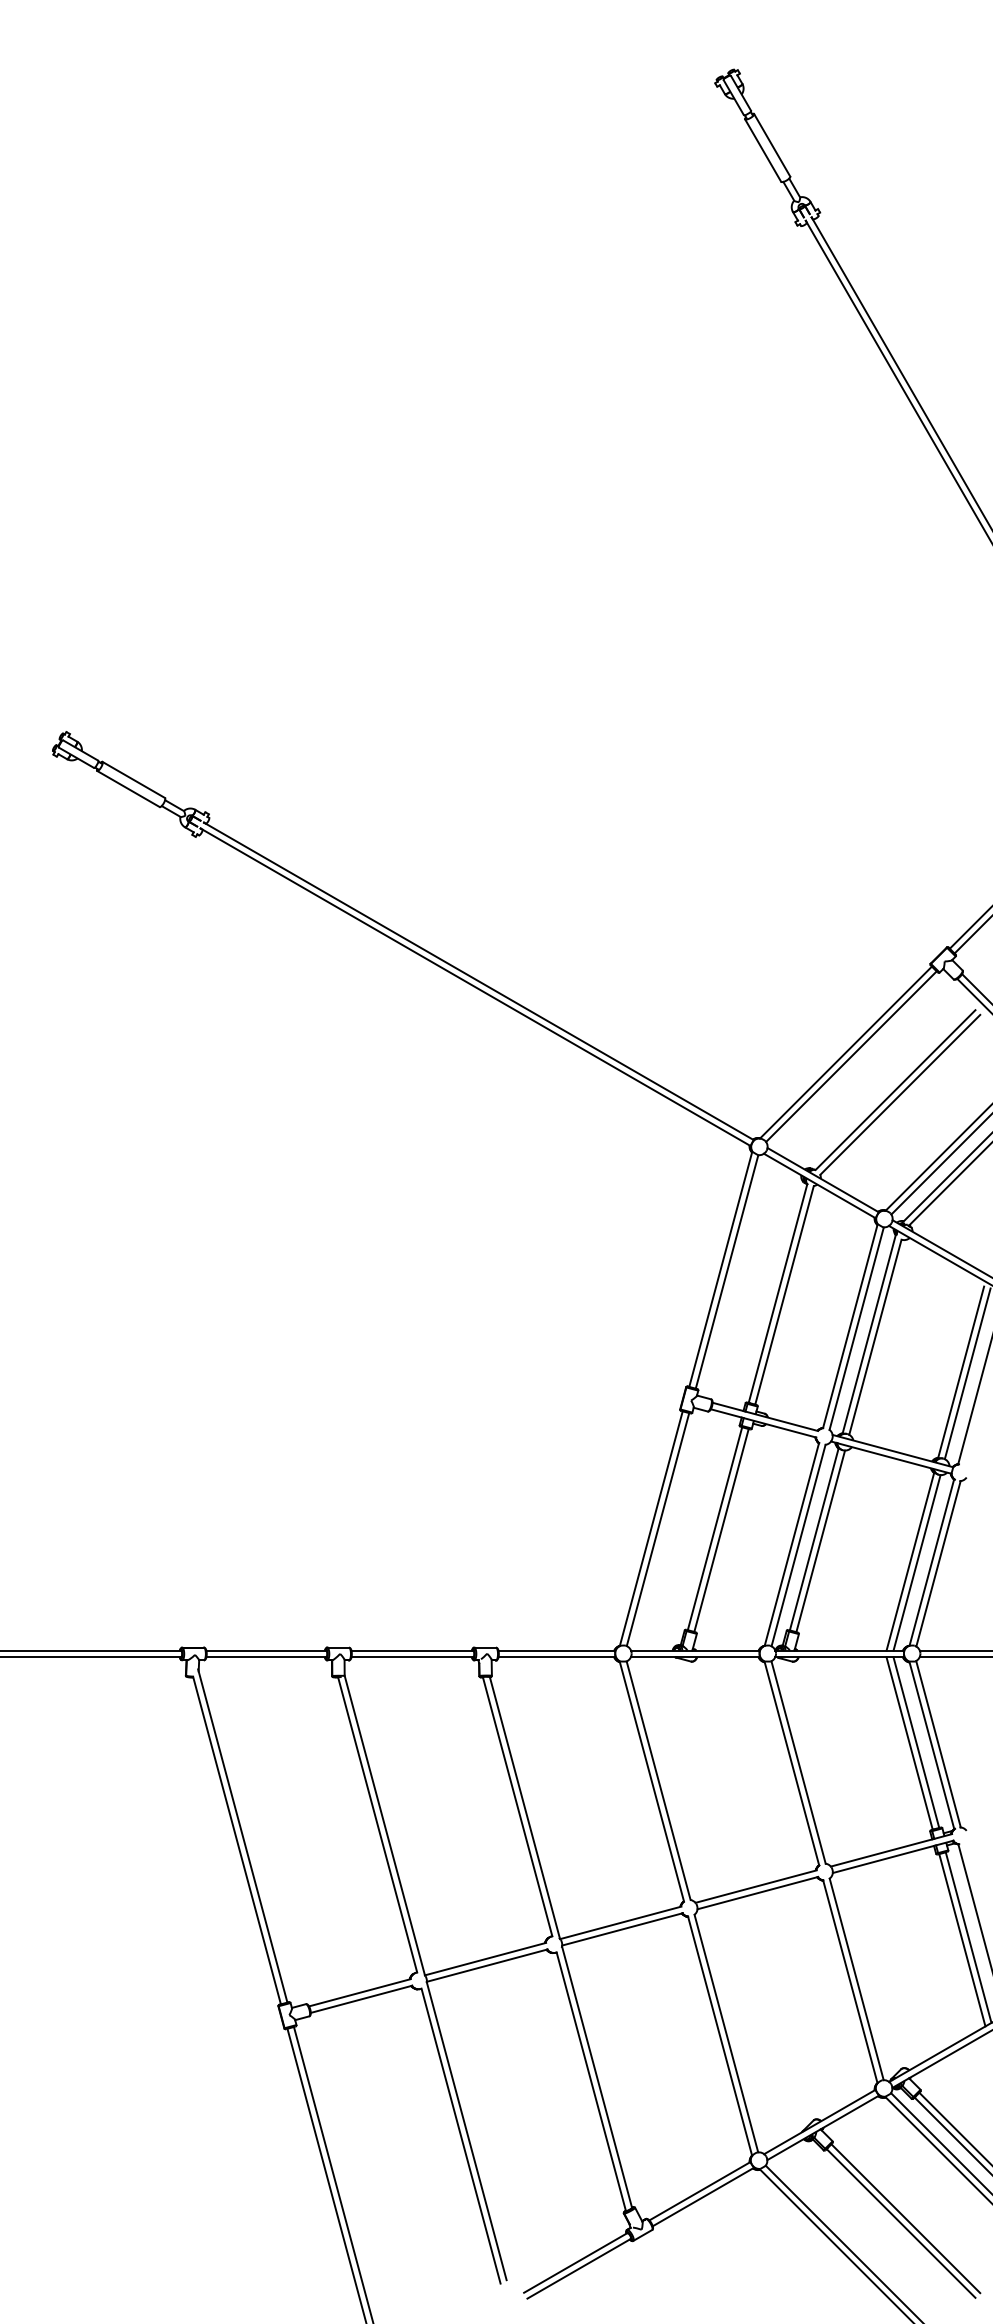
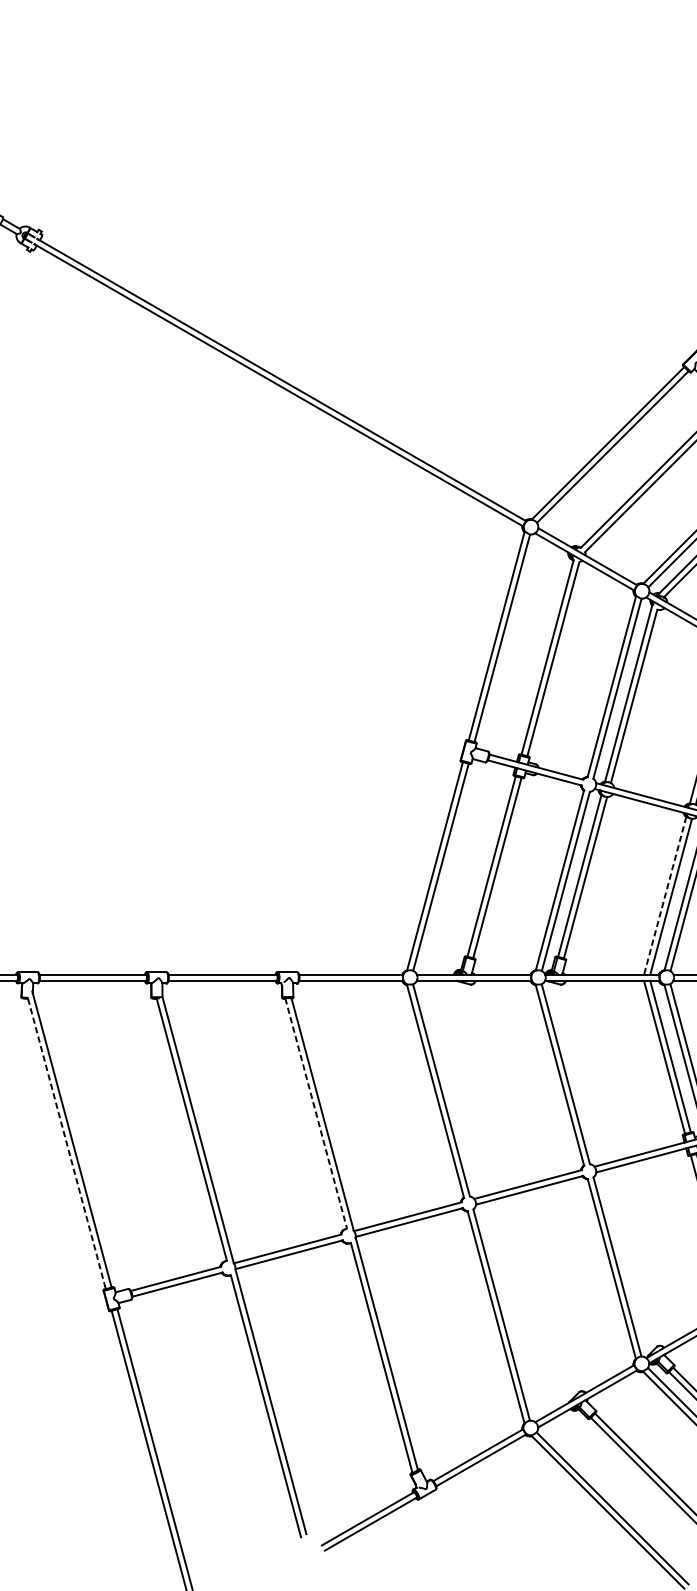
line: (910, 1561) -> (665, 895), solid -> dashed
line: (517, 1807) -> (316, 1114), solid -> dashed
line: (237, 1841) -> (67, 1144), solid -> dashed

